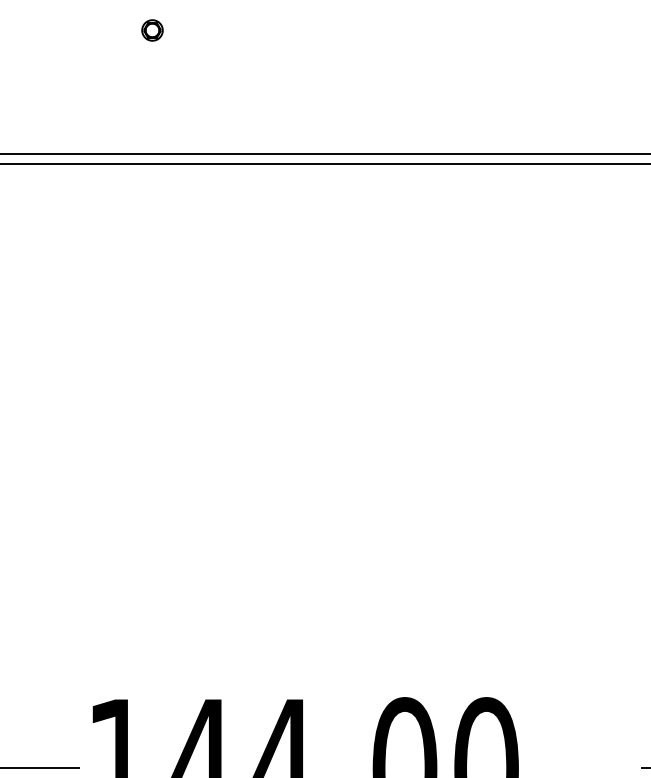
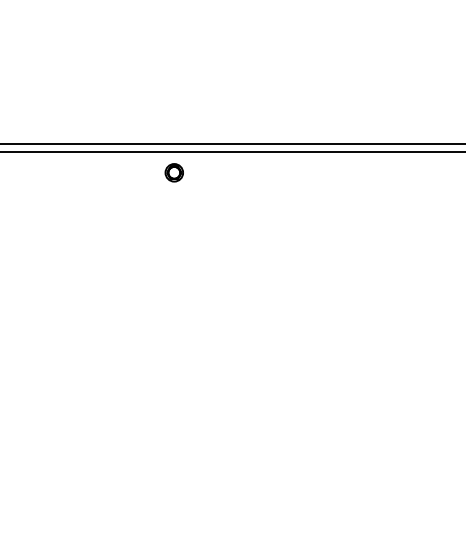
part: (152, 30) -> (174, 172), moved

